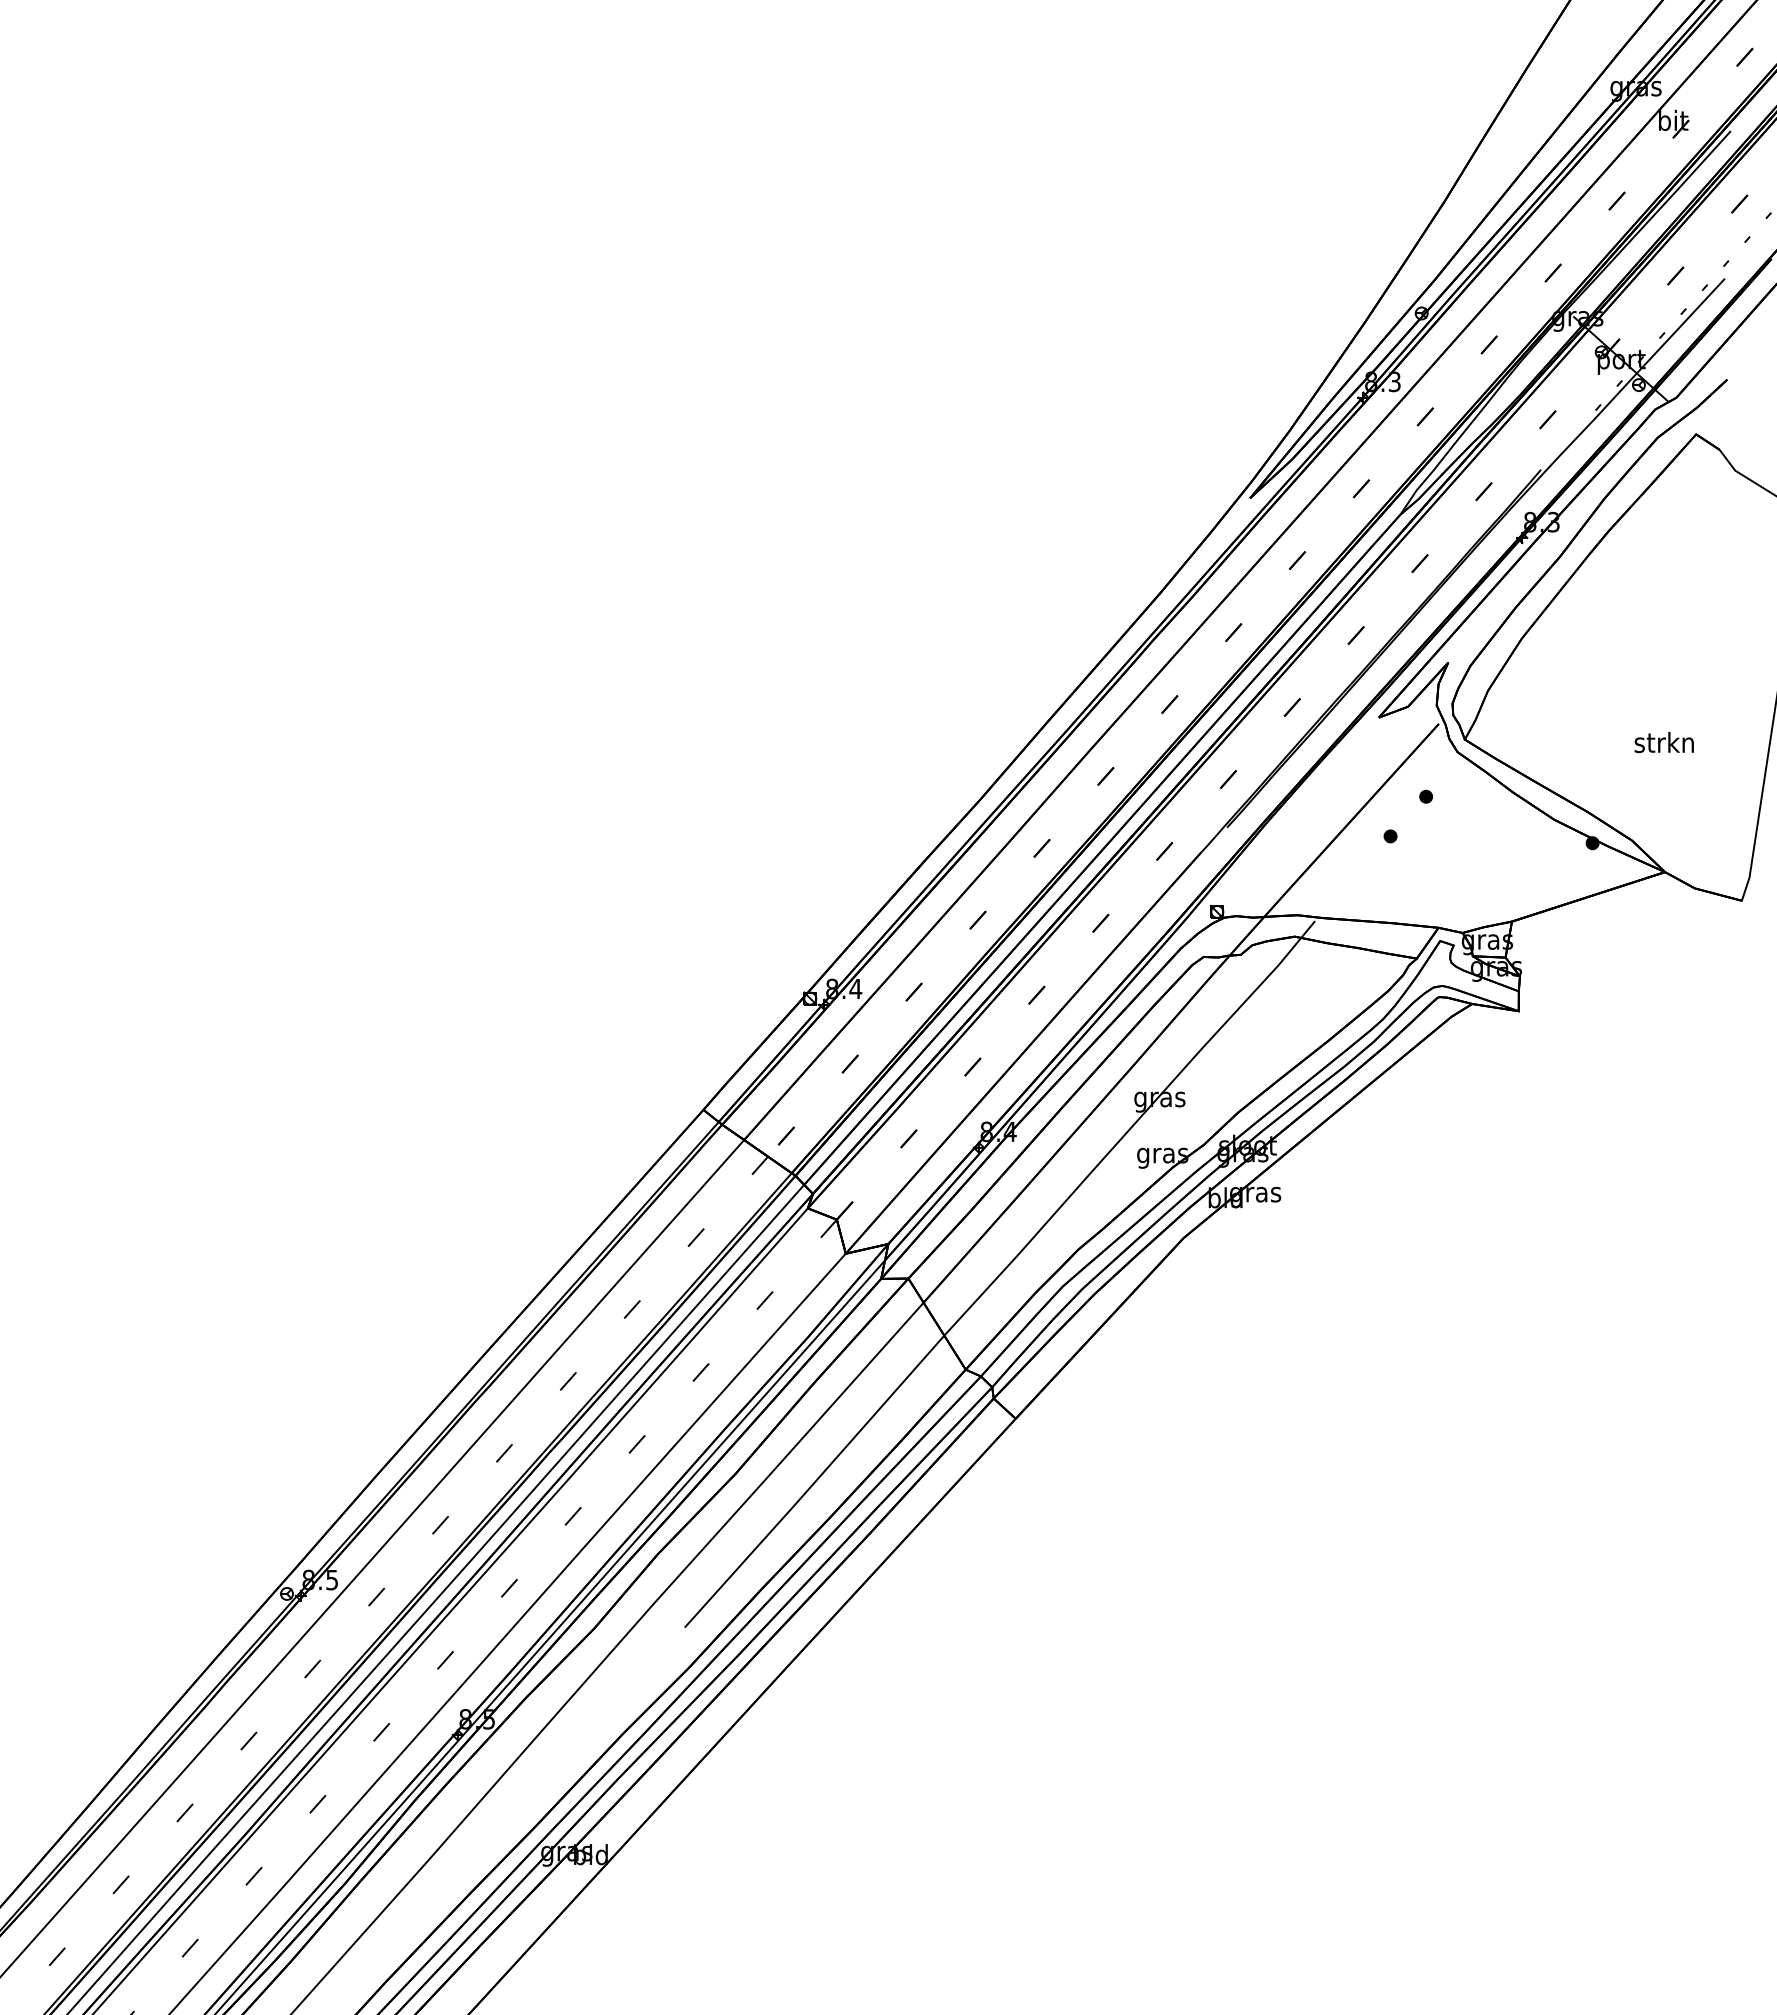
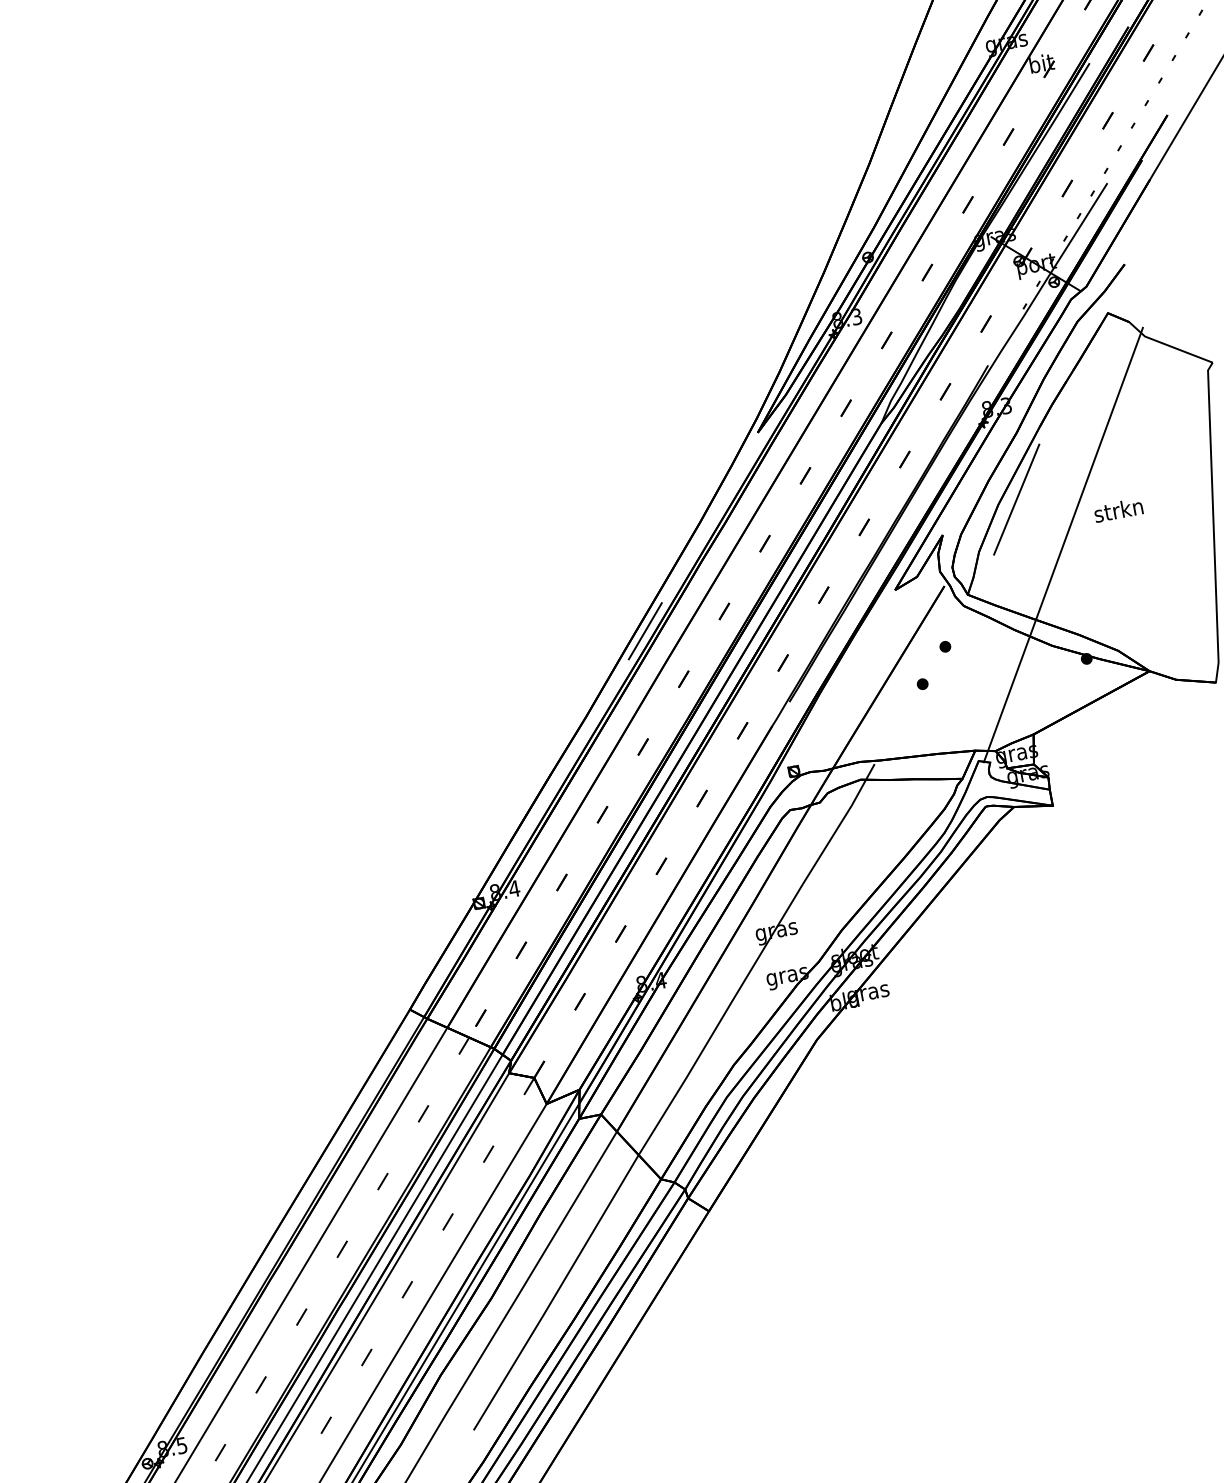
line: (1544, 636) -> (1016, 499), added
line: (1590, 701) -> (1063, 544), added
line: (1070, 710) -> (645, 631), added
text: (1663, 742) -> (1117, 510), moved

